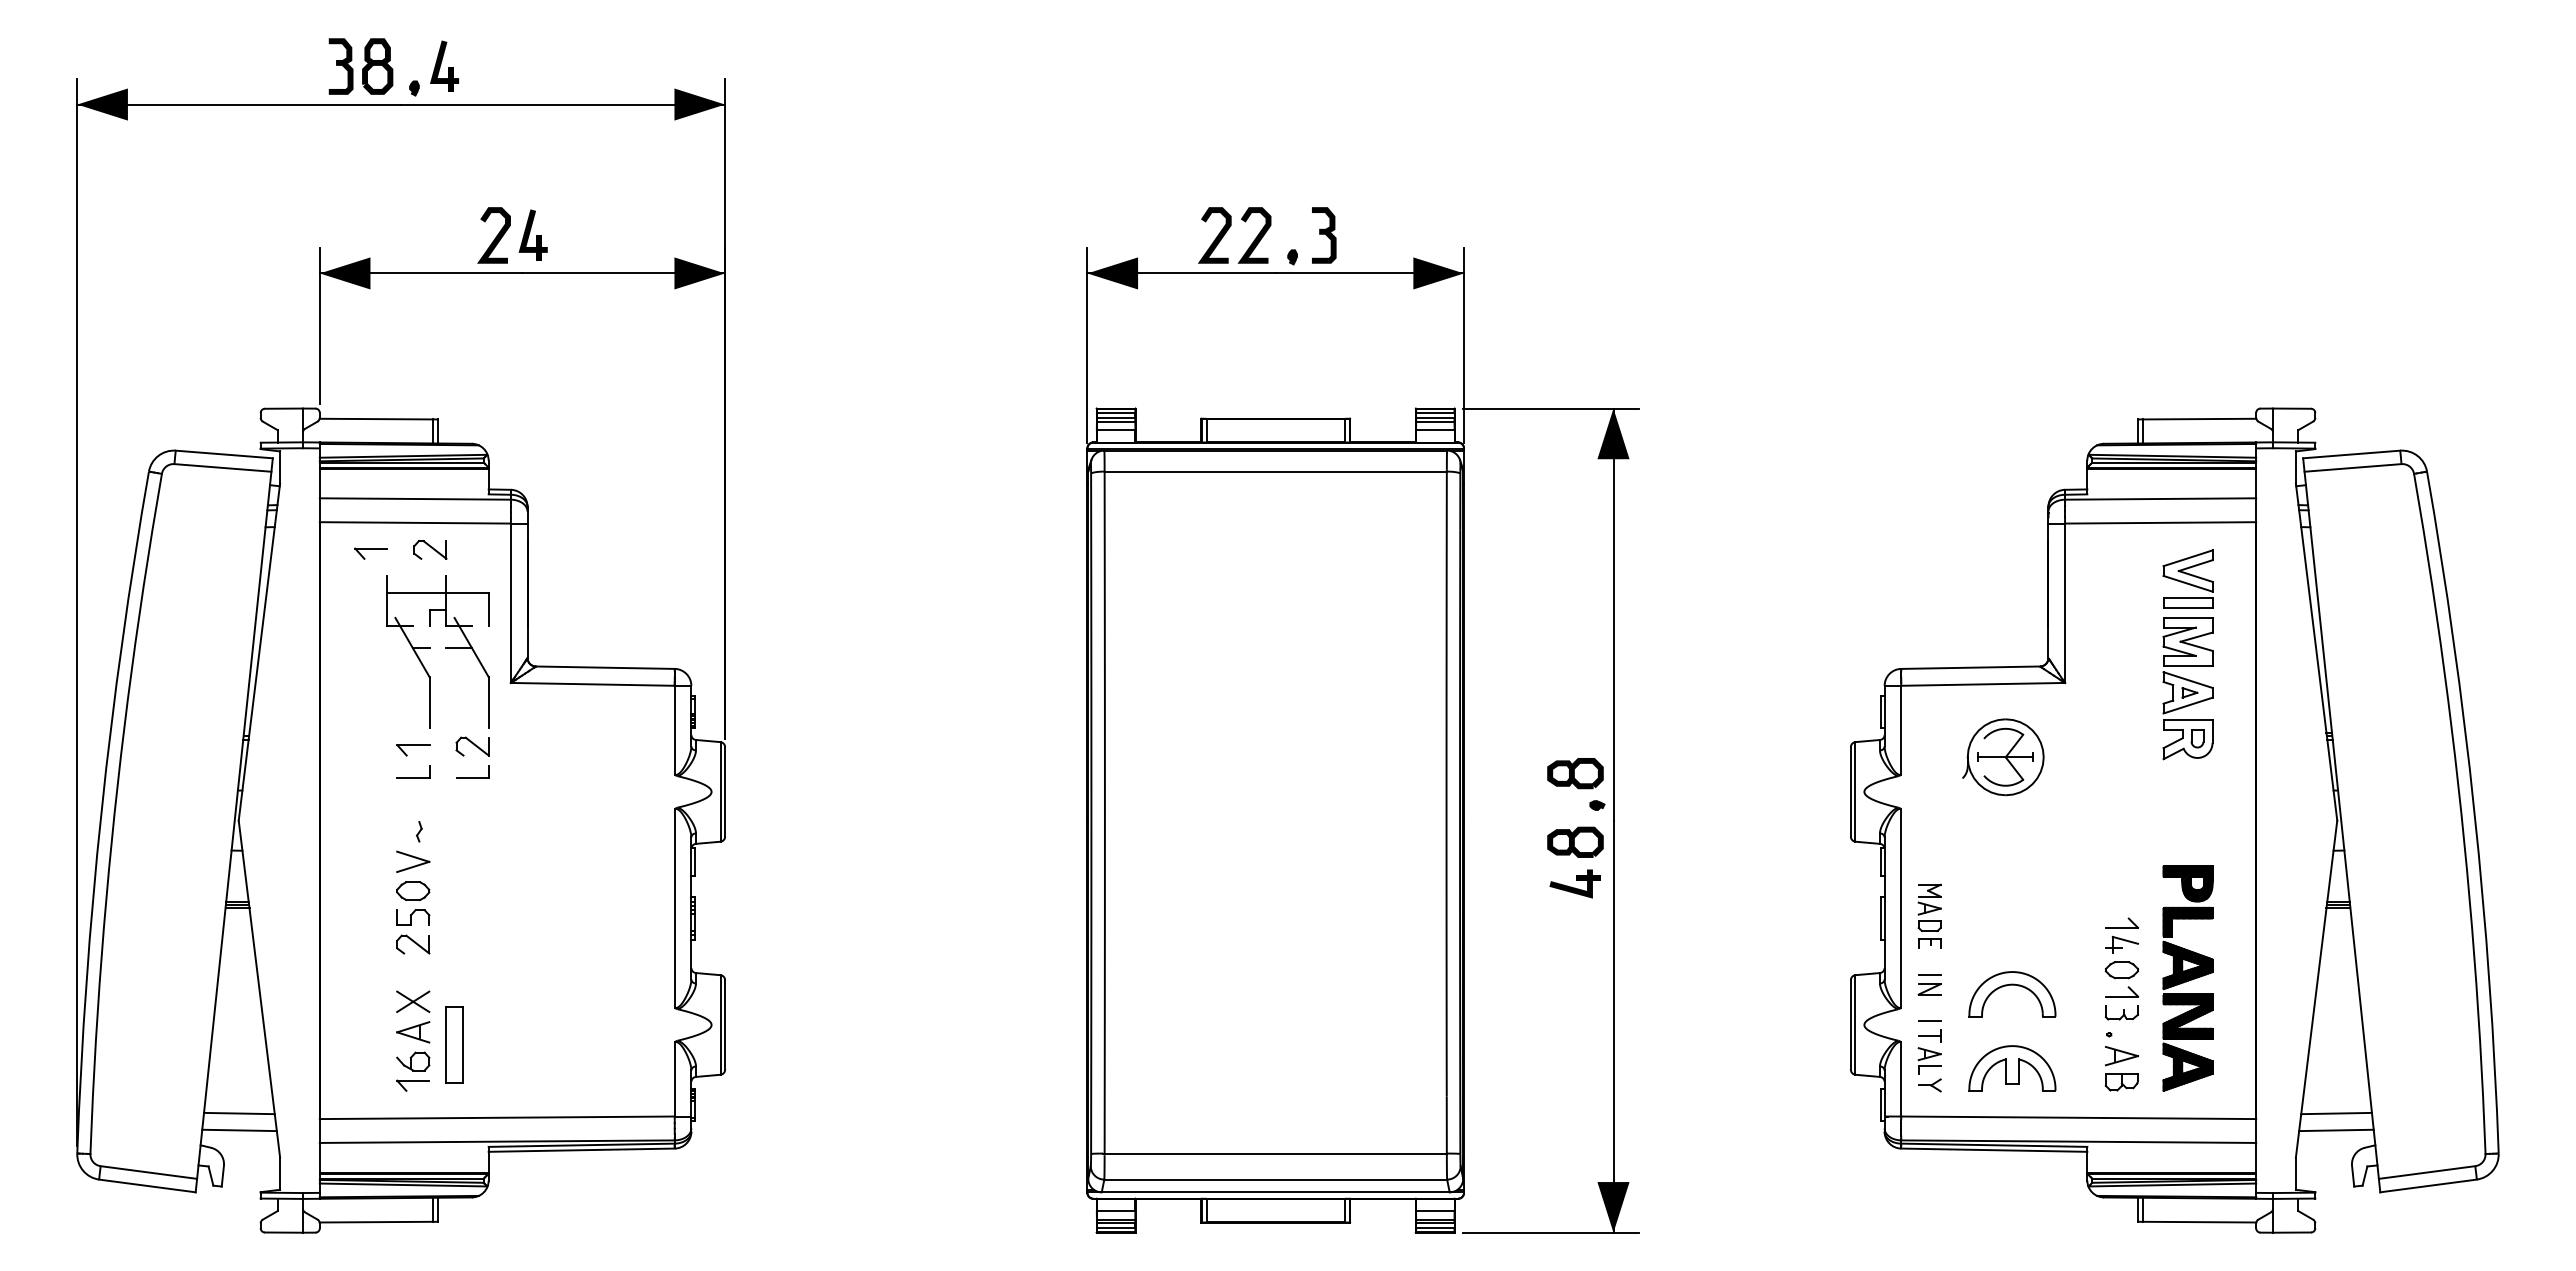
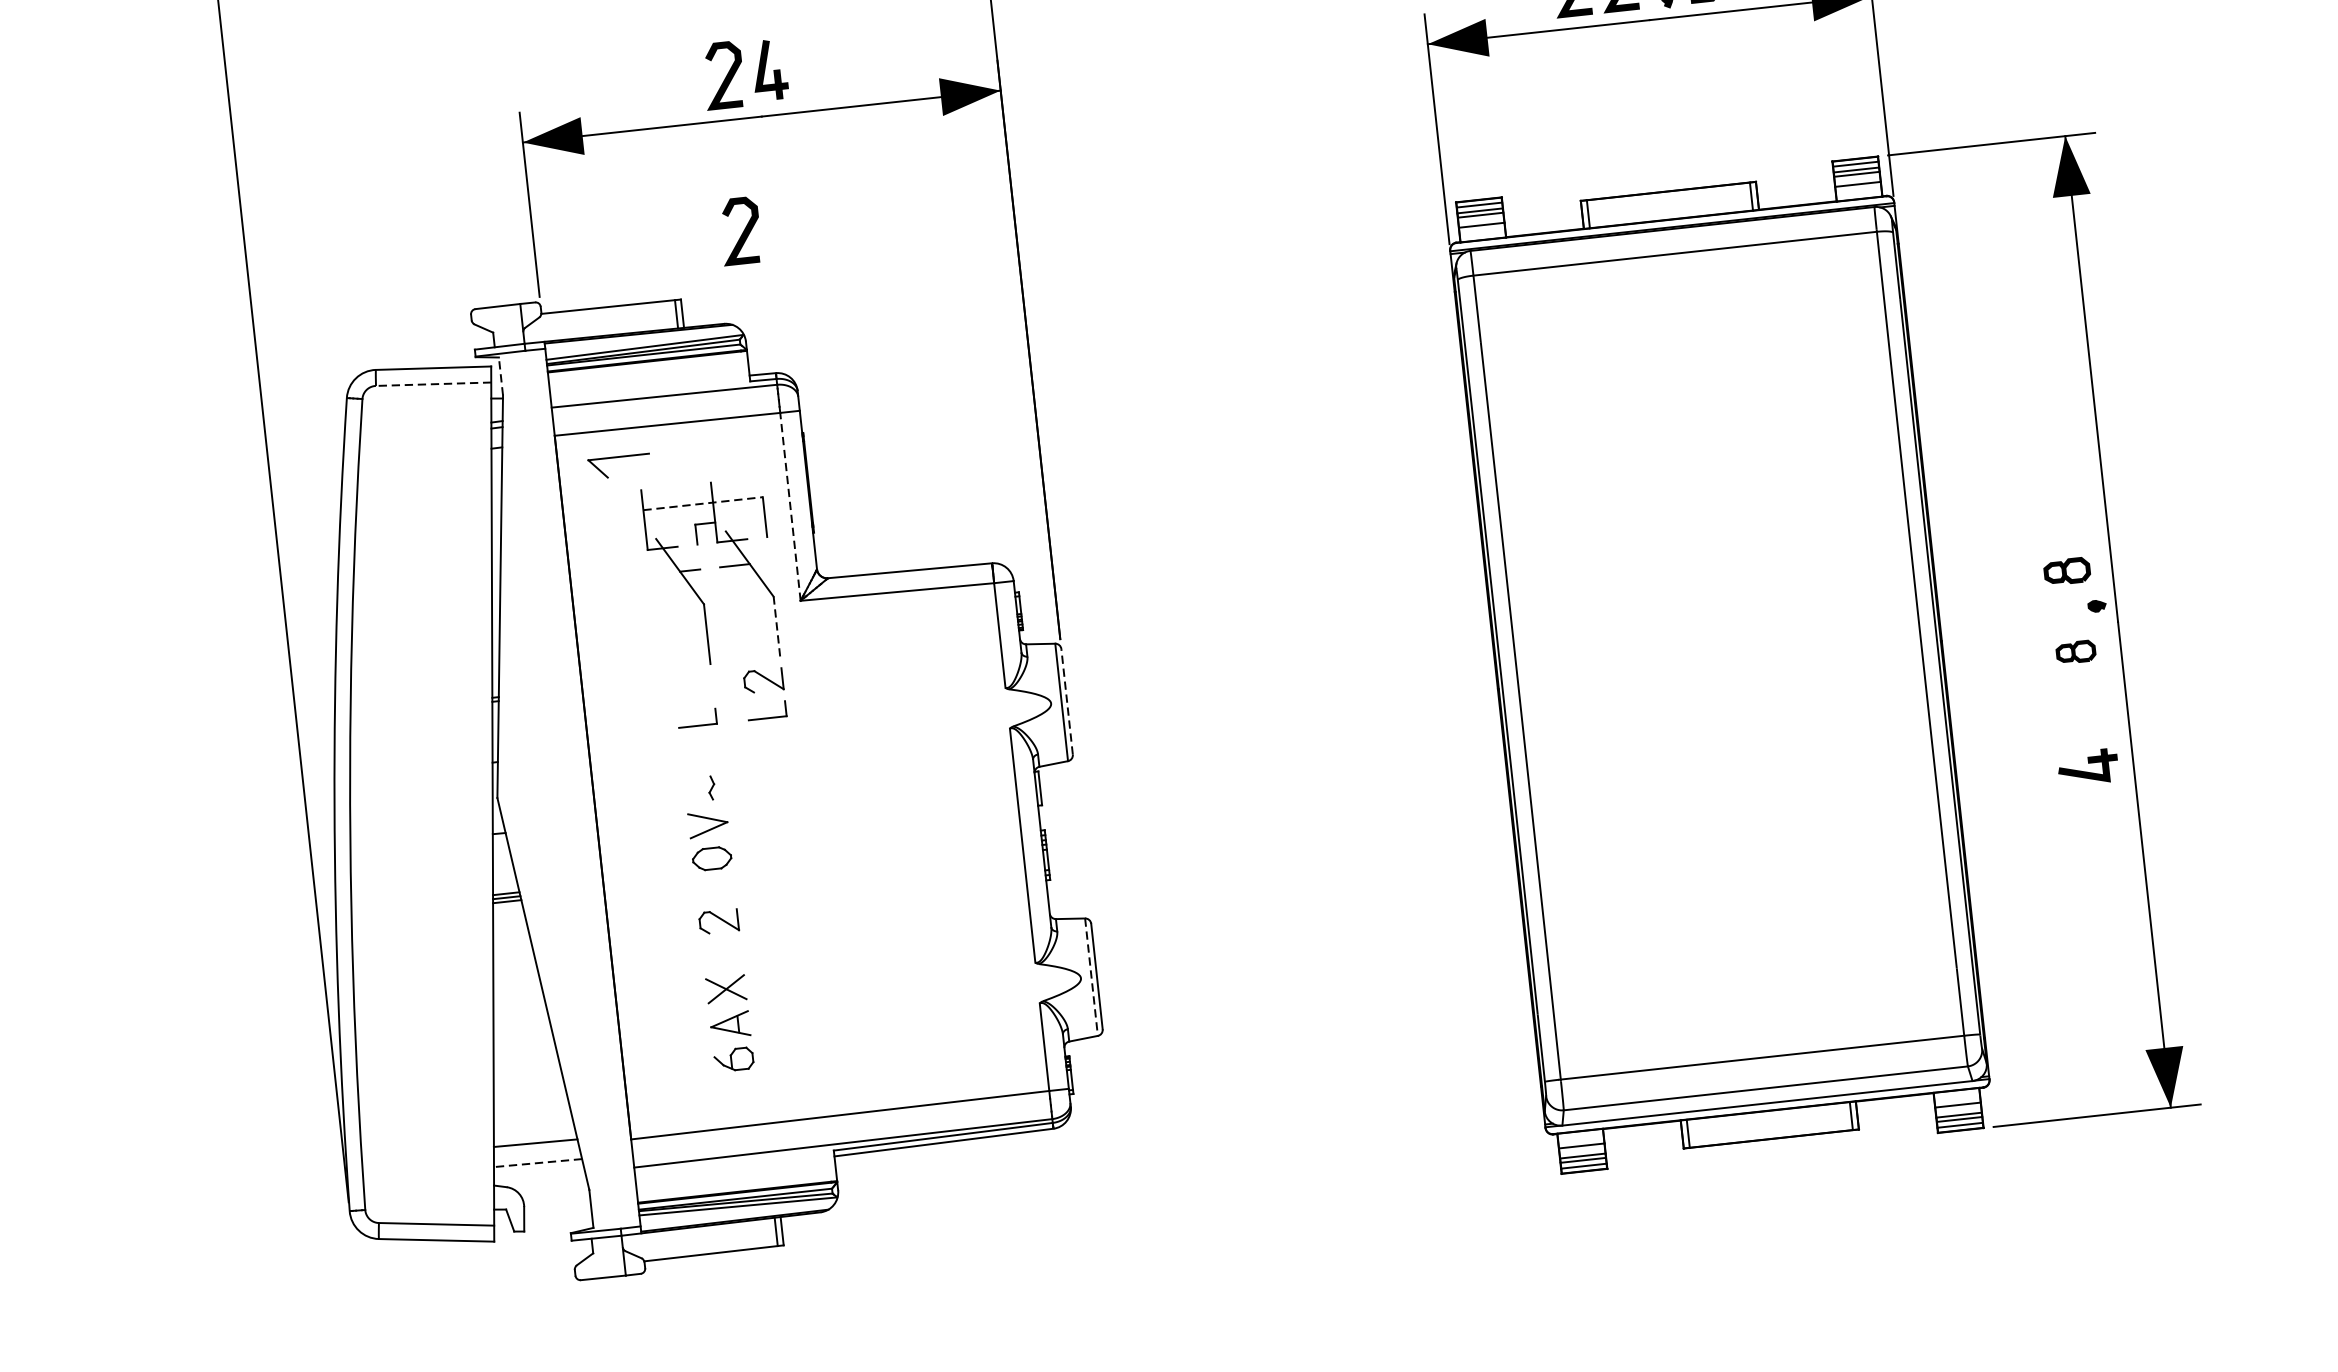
curve: (495, 369) -> (742, 233), added
line: (222, 467) -> (433, 383), solid -> dashed
line: (280, 467) -> (501, 376), solid -> dashed
part: (430, 549) -> (688, 453), removed
part: (370, 553) -> (618, 466), size x1.6
line: (438, 592) -> (703, 503), solid -> dashed
line: (510, 603) -> (789, 507), solid -> dashed
line: (488, 701) -> (776, 625), solid -> dashed
part: (413, 750) -> (694, 692), removed
part: (1575, 773) -> (2067, 571), size x0.7
line: (725, 791) -> (1067, 701), solid -> dashed
part: (1575, 841) -> (2075, 651), size x0.6
part: (1574, 883) -> (2087, 767), moved
part: (413, 917) -> (715, 889), removed
line: (720, 1024) -> (1091, 976), solid -> dashed
part: (454, 1044) -> (780, 1034), removed
part: (412, 1085) -> (736, 1087), removed
line: (239, 1130) -> (537, 1163), solid -> dashed

